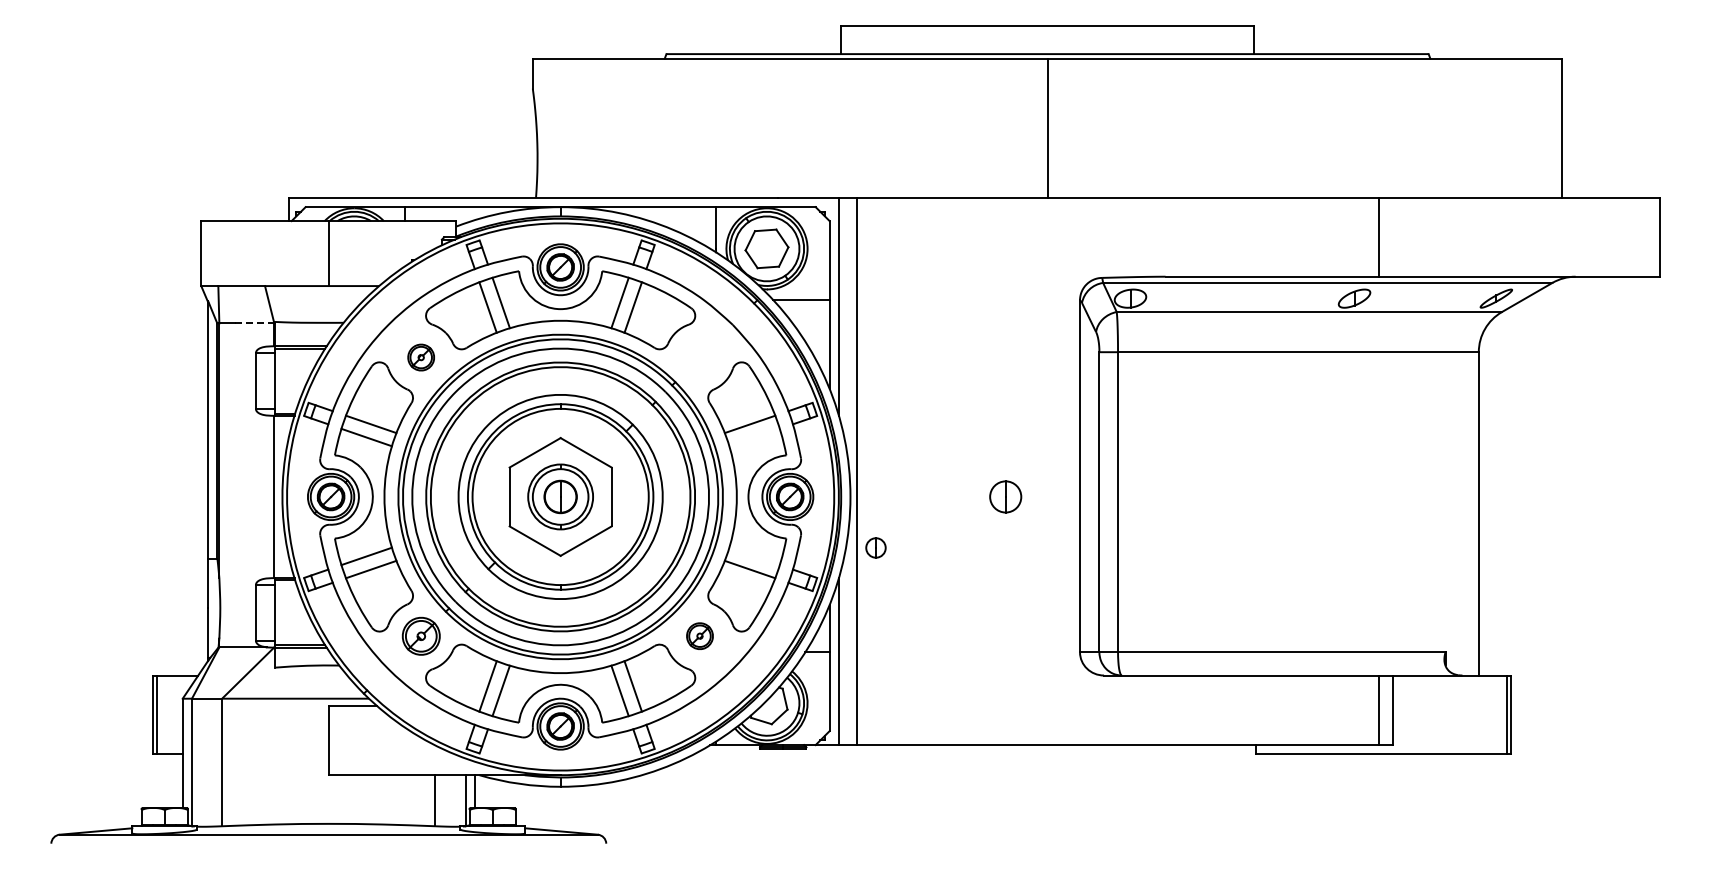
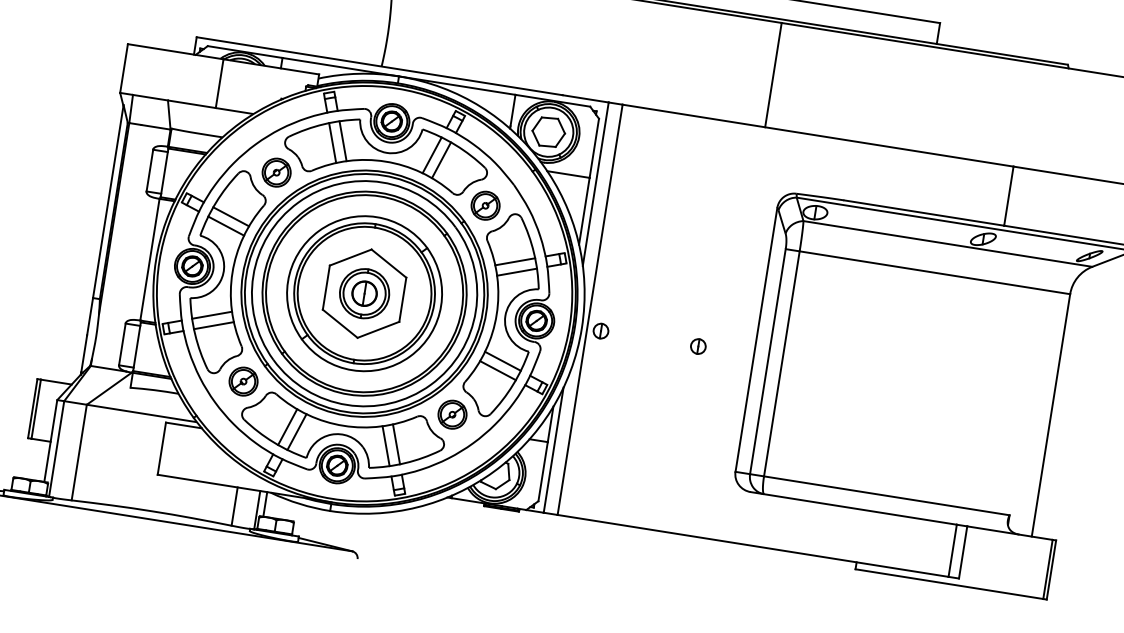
line: (255, 323) -> (156, 127), dashed -> solid
part: (420, 357) -> (276, 172), size x1.43
part: (699, 357) -> (485, 205), added
line: (754, 437) -> (516, 272), added
part: (1005, 496) -> (698, 346), size x0.62
part: (875, 547) -> (600, 330), moved
line: (754, 556) -> (502, 361), added
part: (699, 635) -> (452, 414), size x1.43

